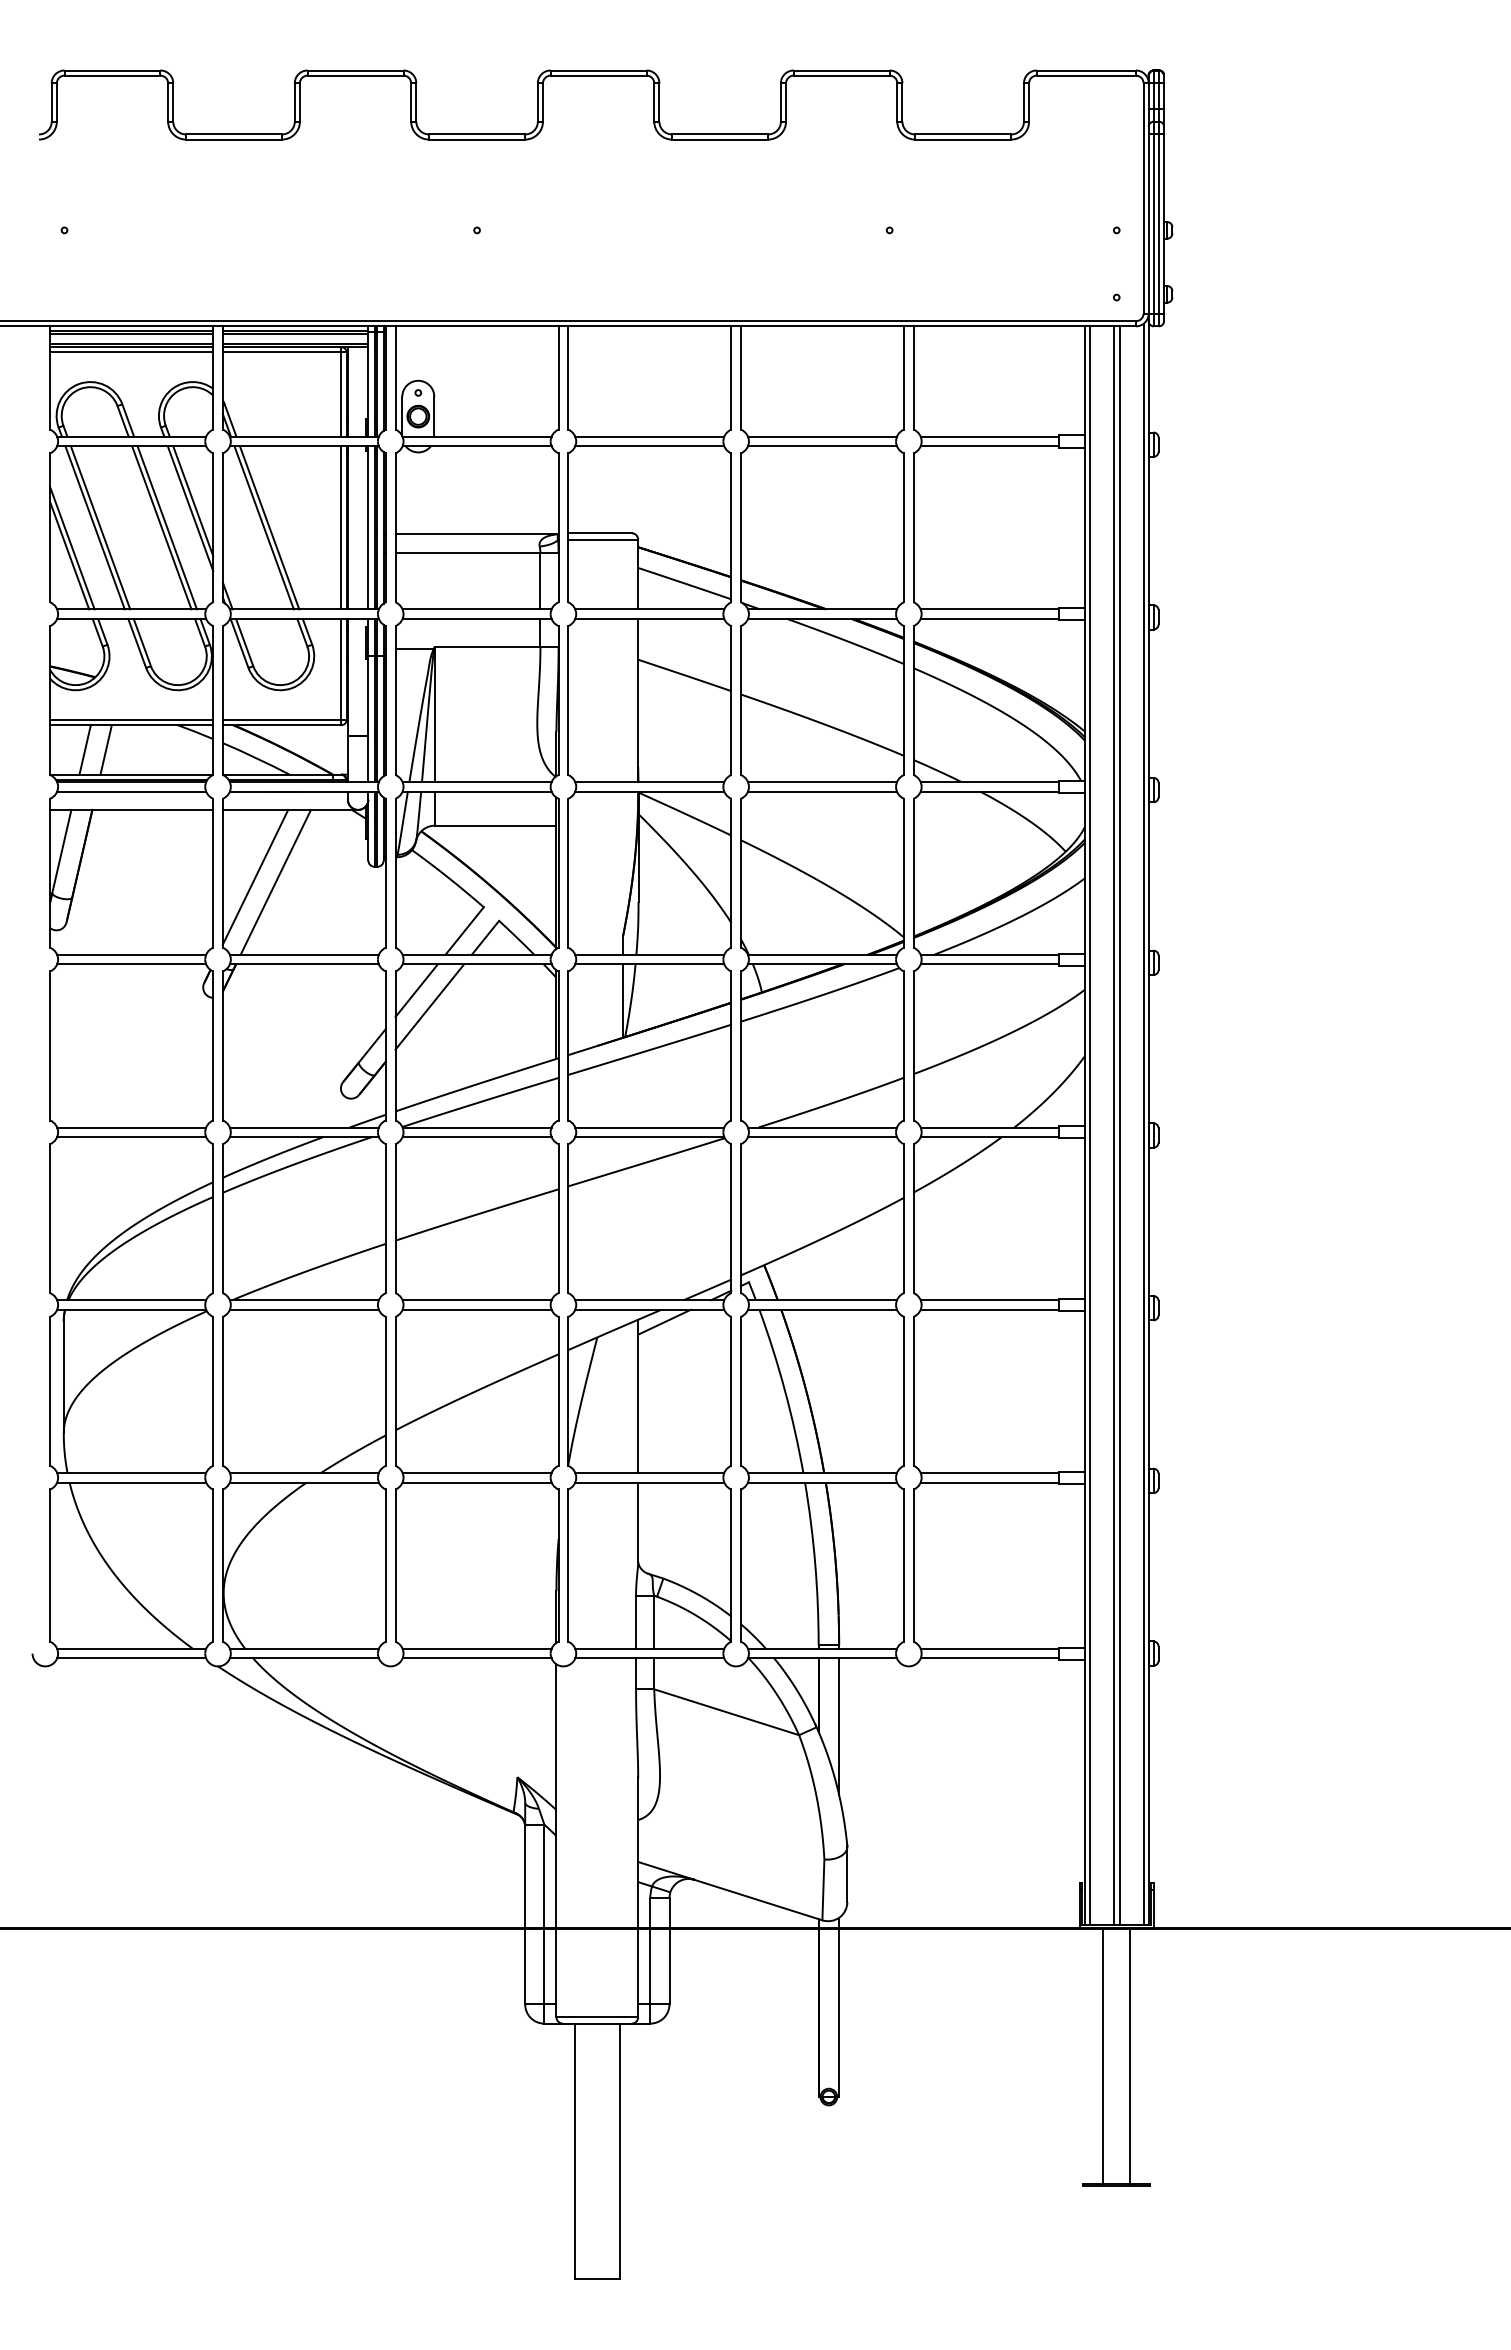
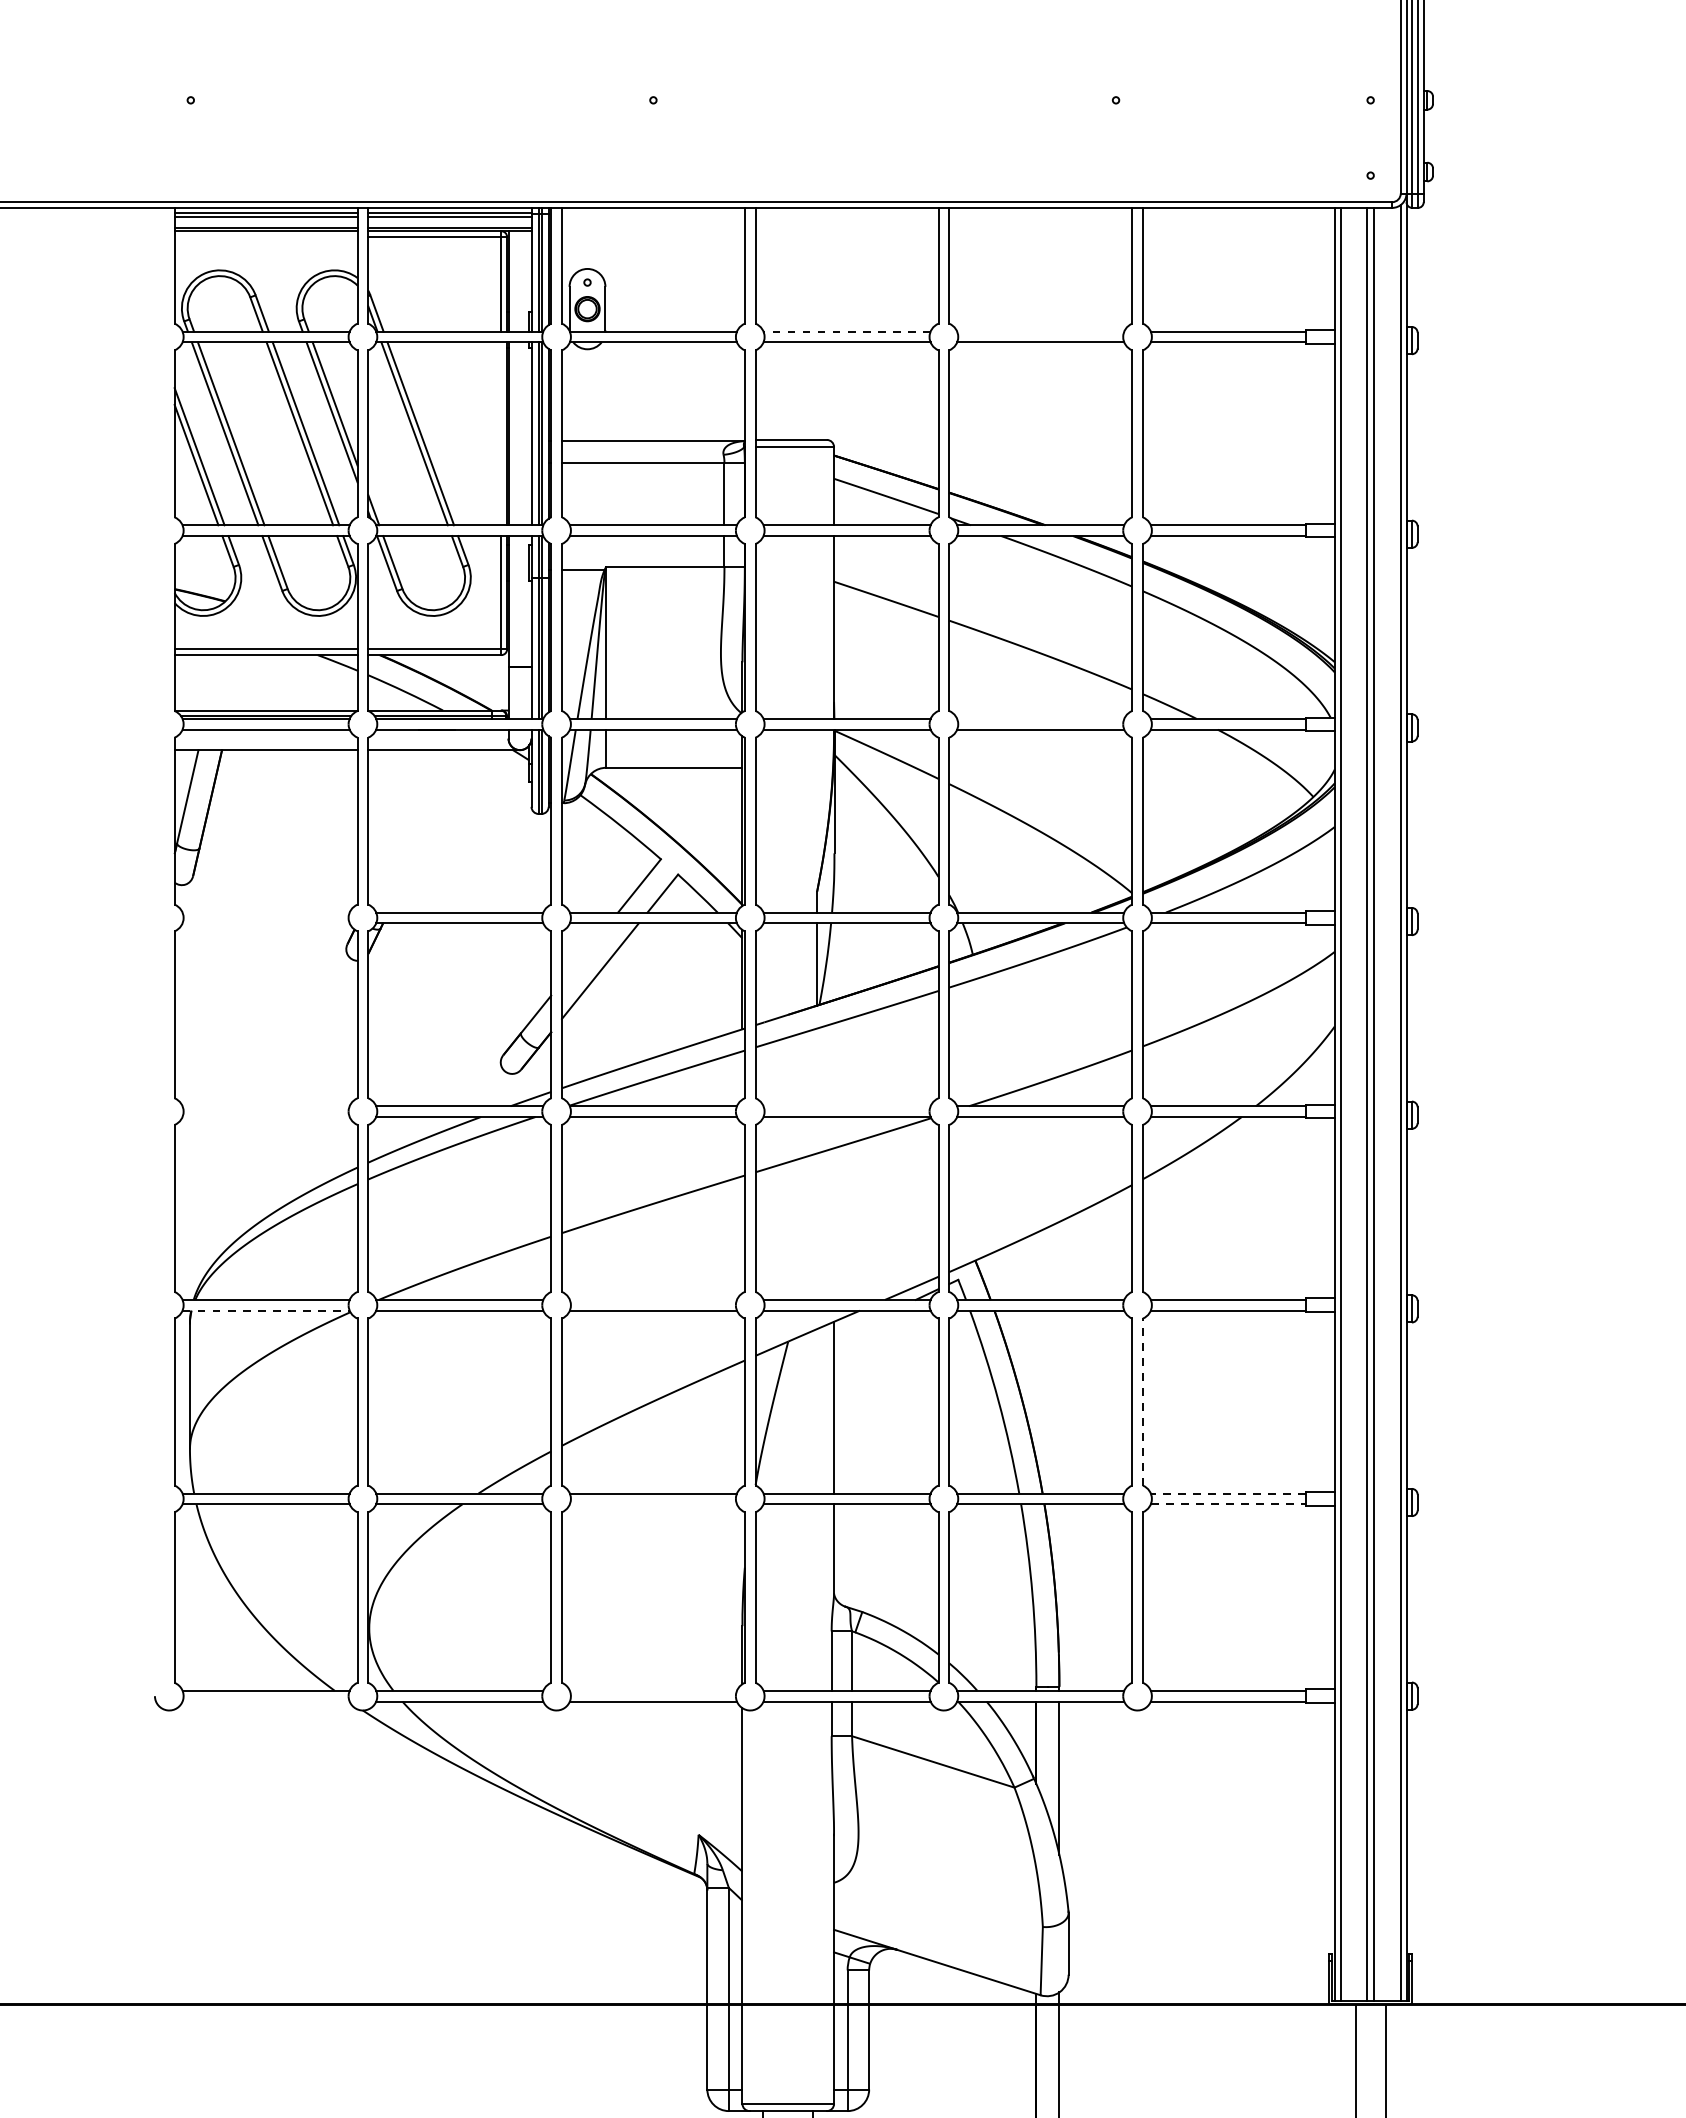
line: (131, 352) -> (265, 237), removed
line: (649, 436) -> (846, 331), solid -> dashed
line: (822, 436) -> (1040, 331), removed
line: (341, 527) -> (501, 433), removed
line: (84, 749) -> (213, 682), removed
line: (105, 749) -> (236, 682), removed
line: (822, 782) -> (1040, 719), removed
line: (255, 876) -> (404, 824), removed
line: (275, 881) -> (427, 830), removed
line: (131, 954) -> (265, 912), removed
line: (131, 964) -> (265, 923), removed
line: (416, 990) -> (585, 952), removed
line: (131, 1127) -> (265, 1106), removed
line: (649, 1127) -> (846, 1106), removed
line: (131, 1137) -> (265, 1117), removed
line: (476, 1300) -> (652, 1300), removed
line: (132, 1309) -> (267, 1310), solid -> dashed
line: (664, 1321) -> (863, 1323), removed
line: (913, 1391) -> (1142, 1402), solid -> dashed
line: (989, 1472) -> (1227, 1493), solid -> dashed
line: (476, 1482) -> (652, 1504), removed
line: (990, 1482) -> (1229, 1504), solid -> dashed
line: (476, 1648) -> (652, 1690), removed
line: (131, 1658) -> (265, 1701), removed

